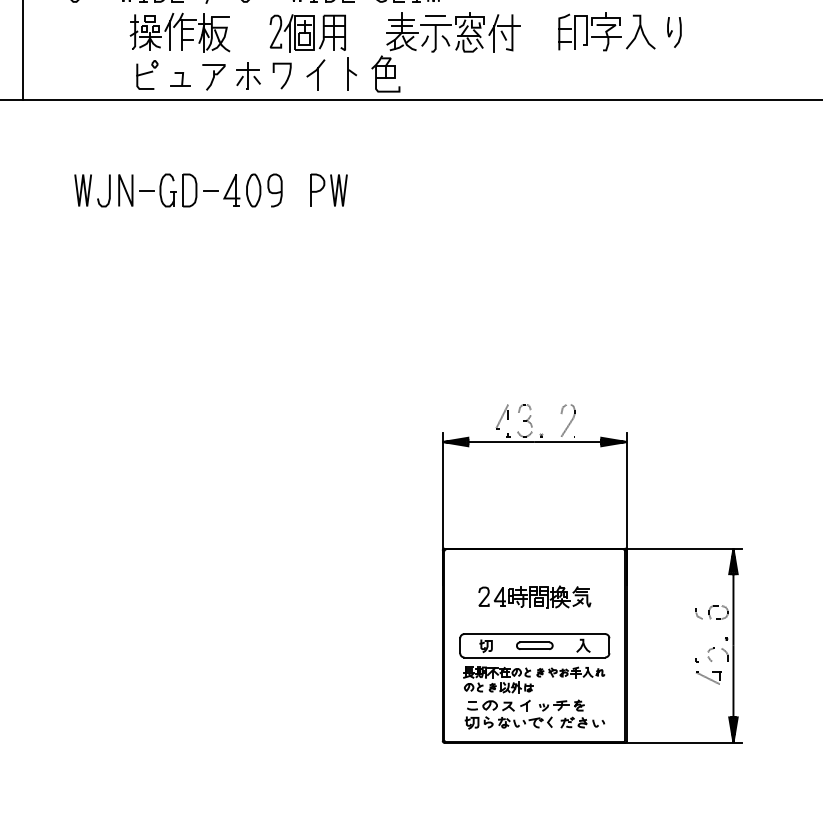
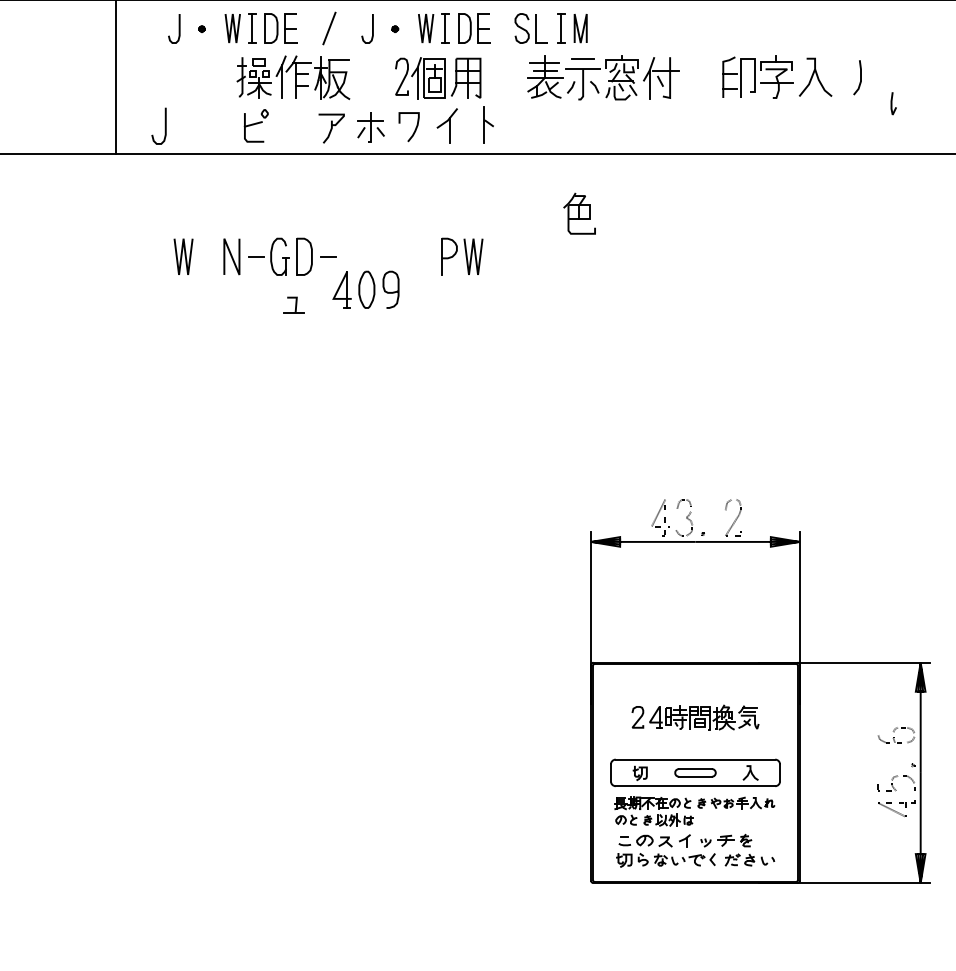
line: (668, 26) -> (892, 103), moved
part: (385, 73) -> (579, 213), moved
part: (180, 79) -> (293, 304), moved
curve: (108, 190) -> (164, 125), moved
part: (252, 190) -> (365, 289), moved

